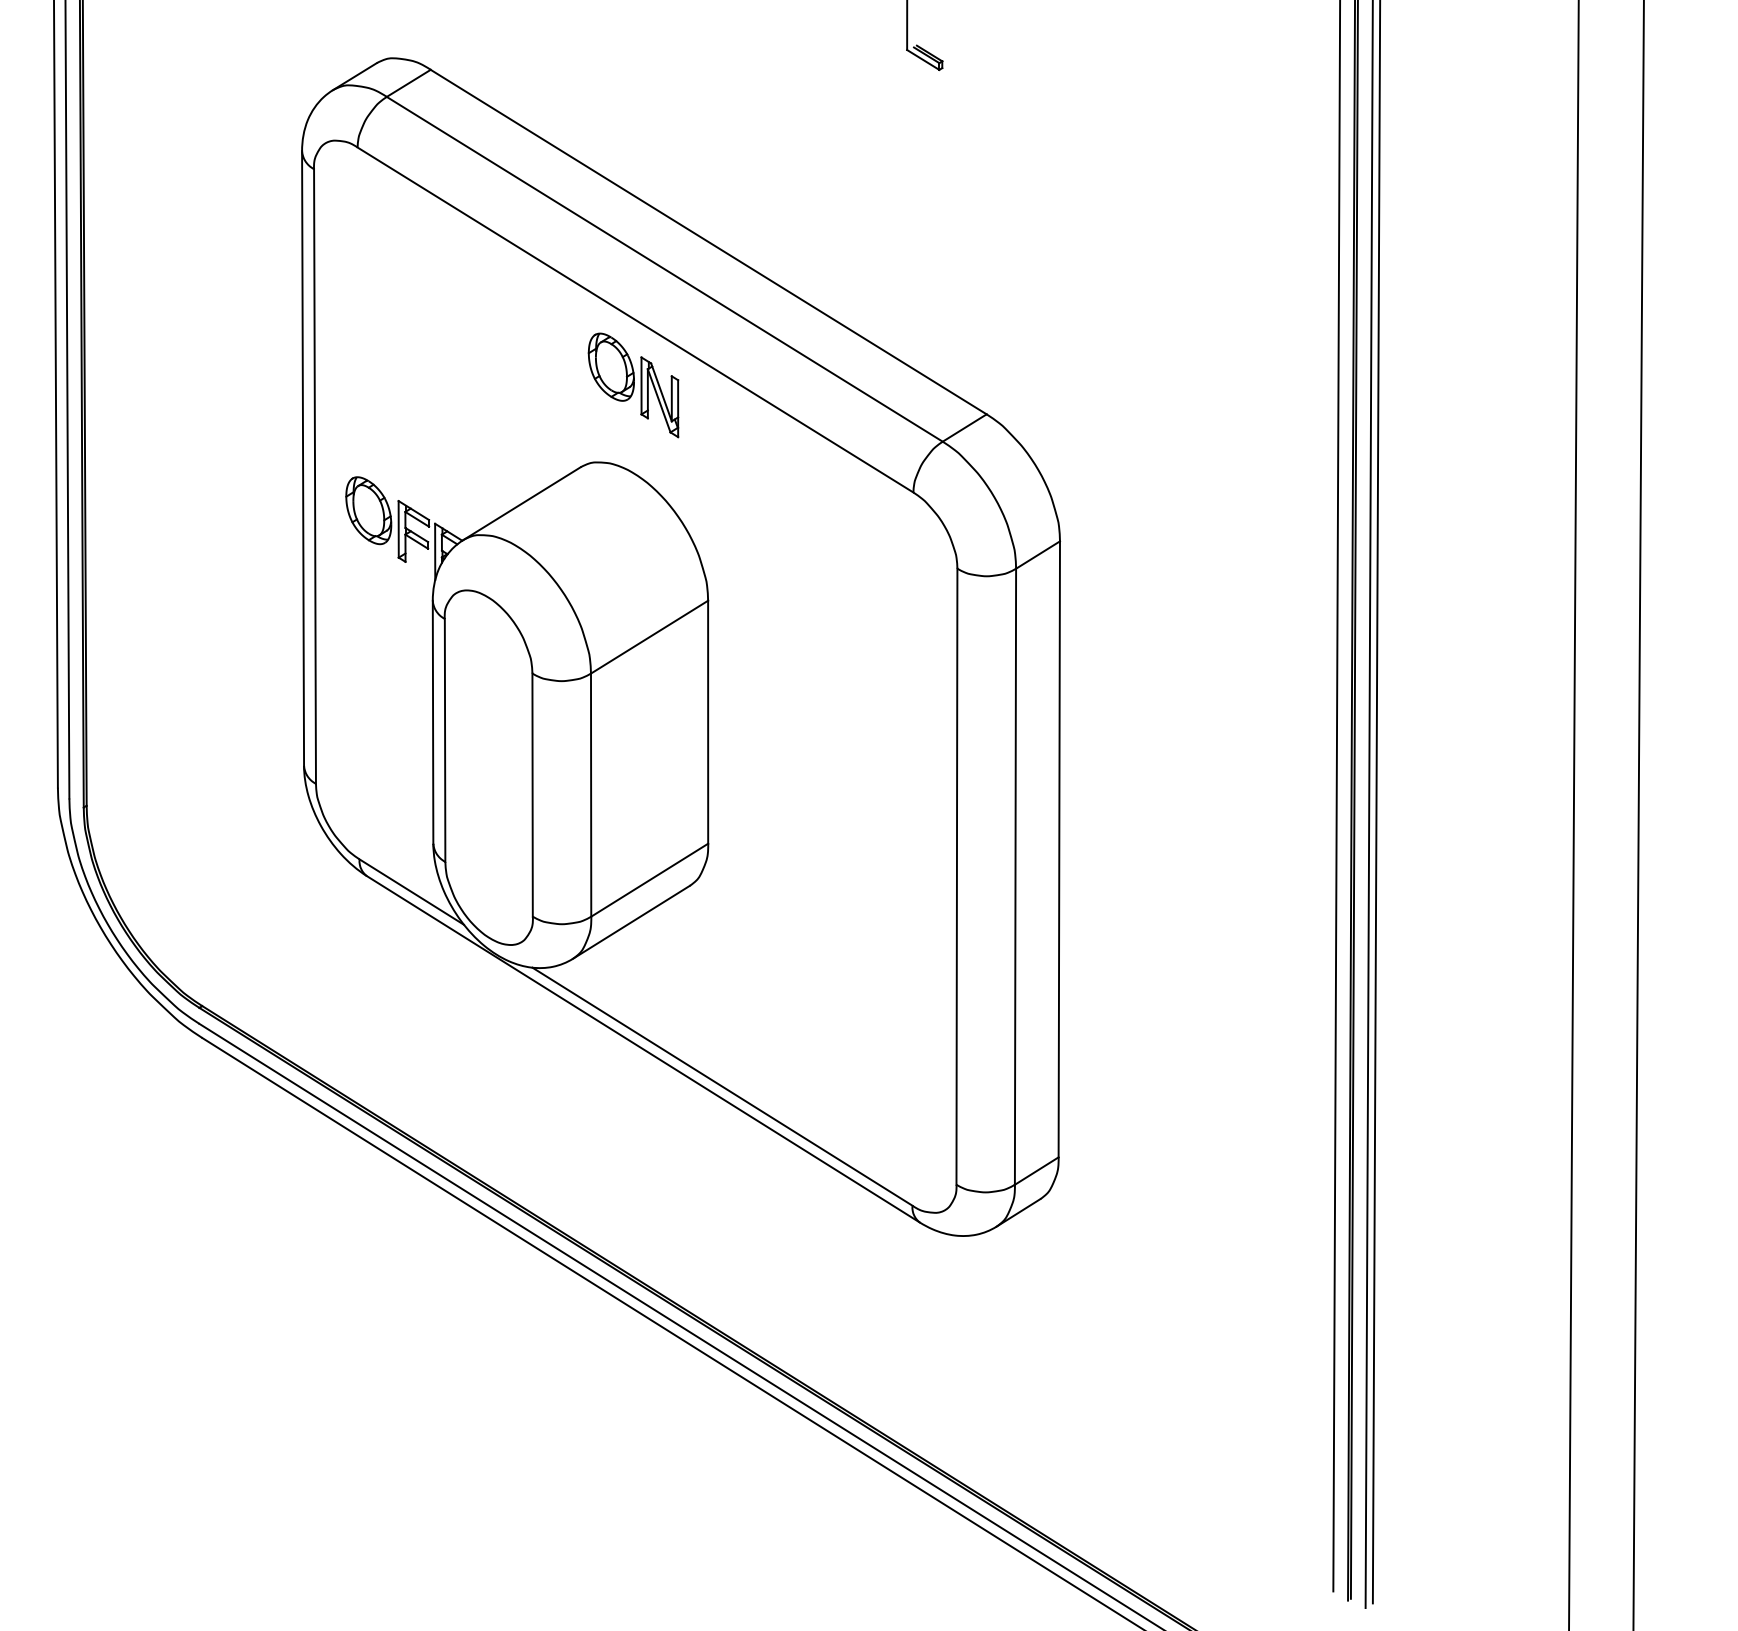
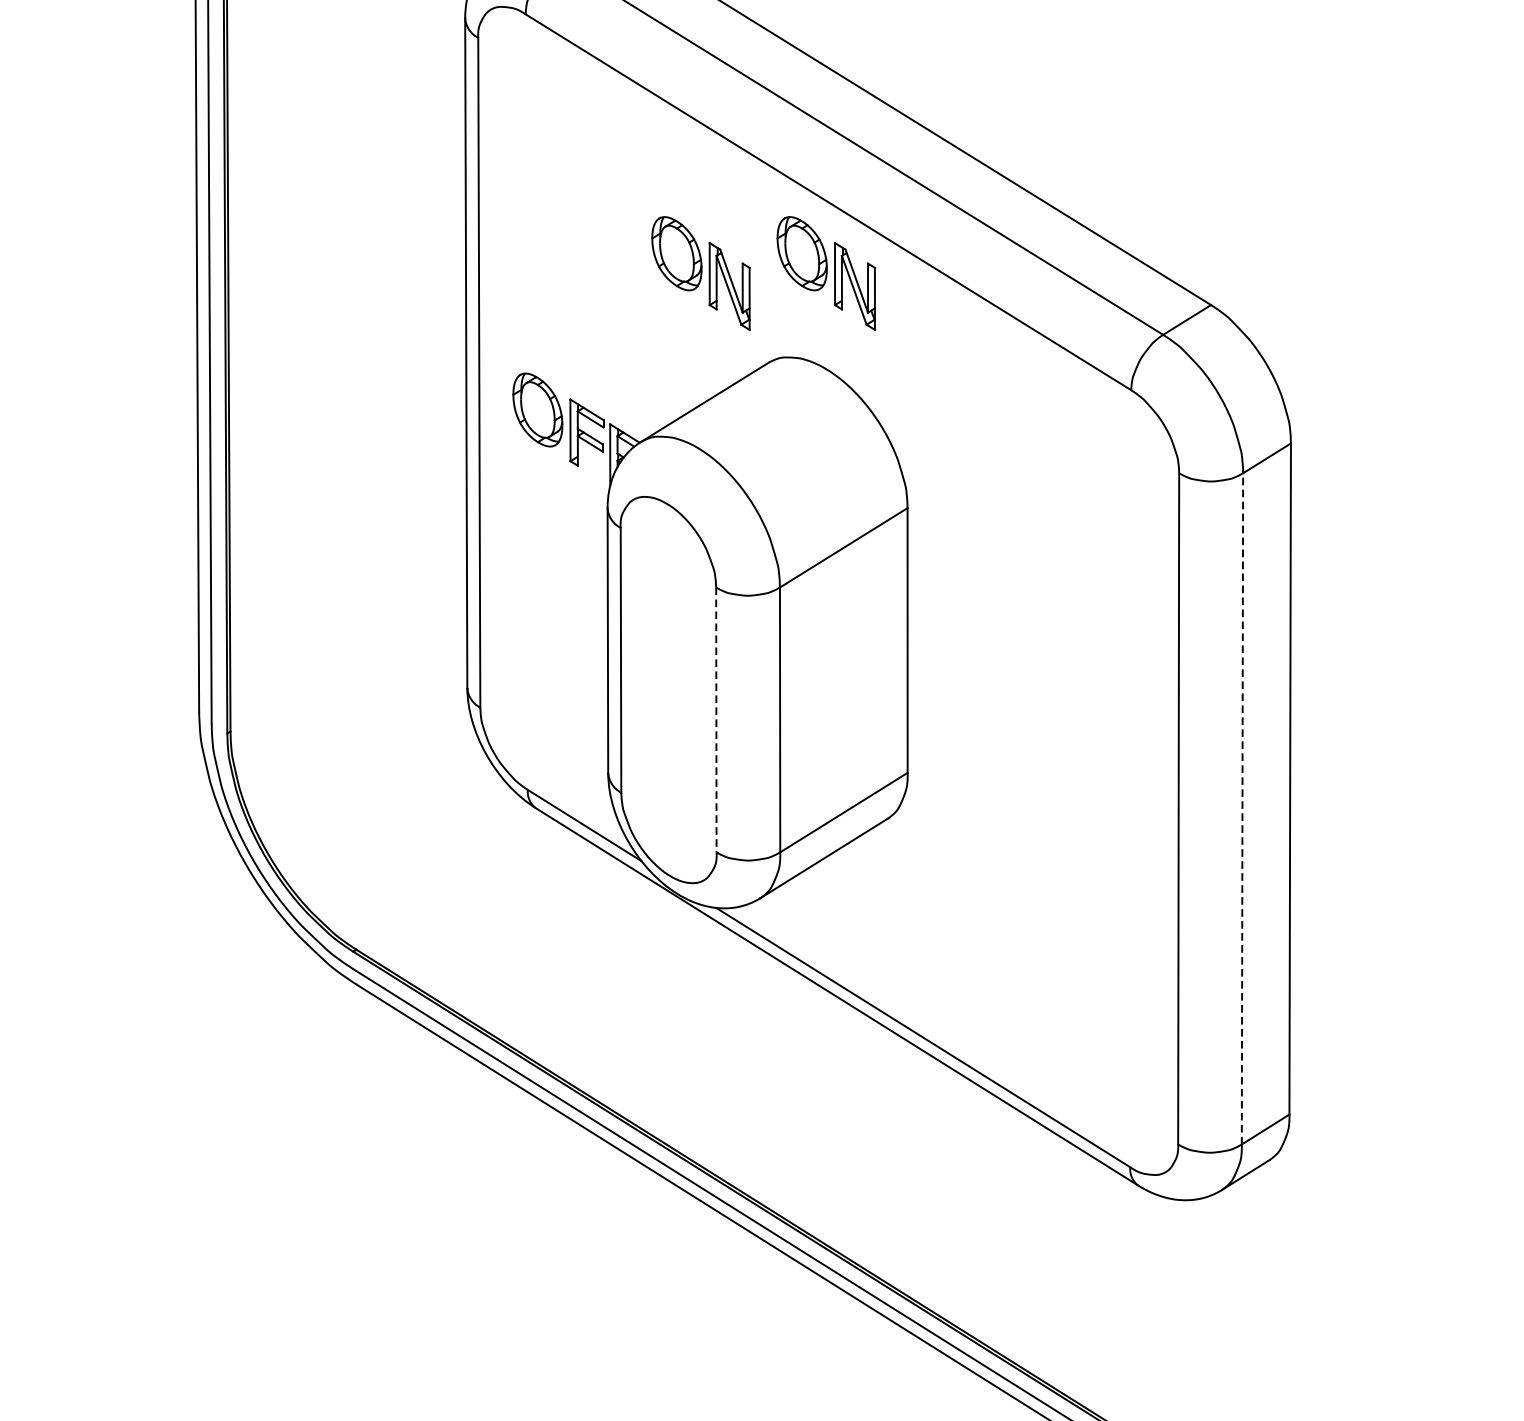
part: (518, 385) -> (700, 273), added
line: (532, 795) -> (716, 720), solid -> dashed
line: (1015, 876) -> (1242, 808), solid -> dashed

